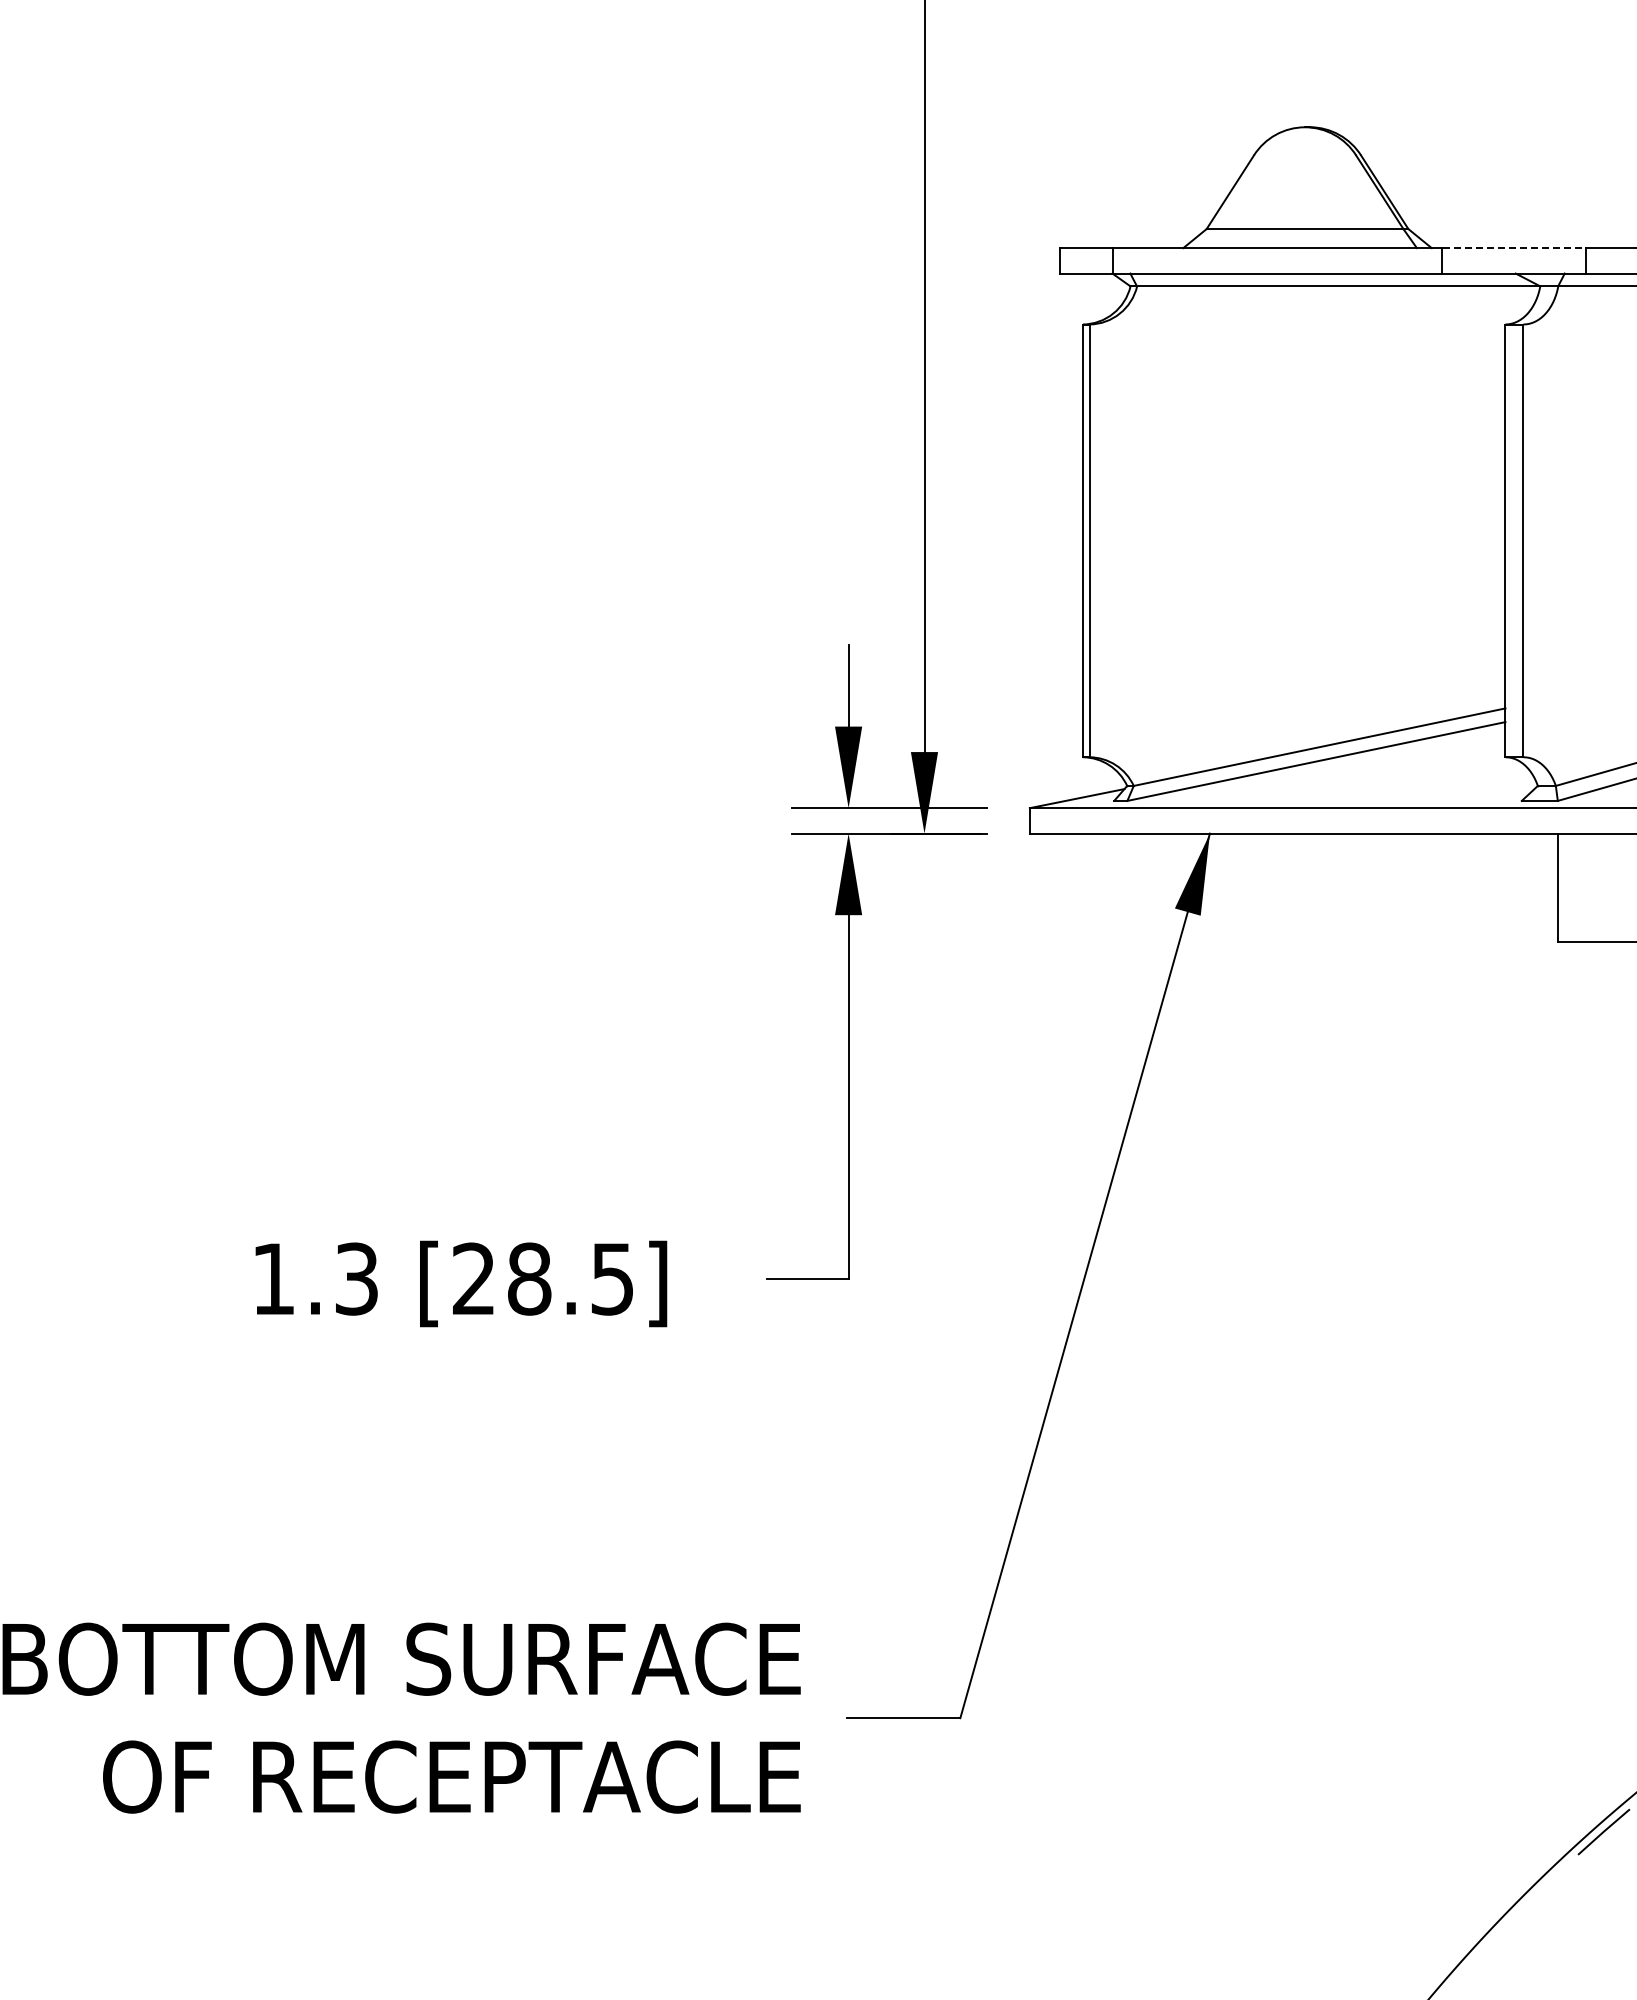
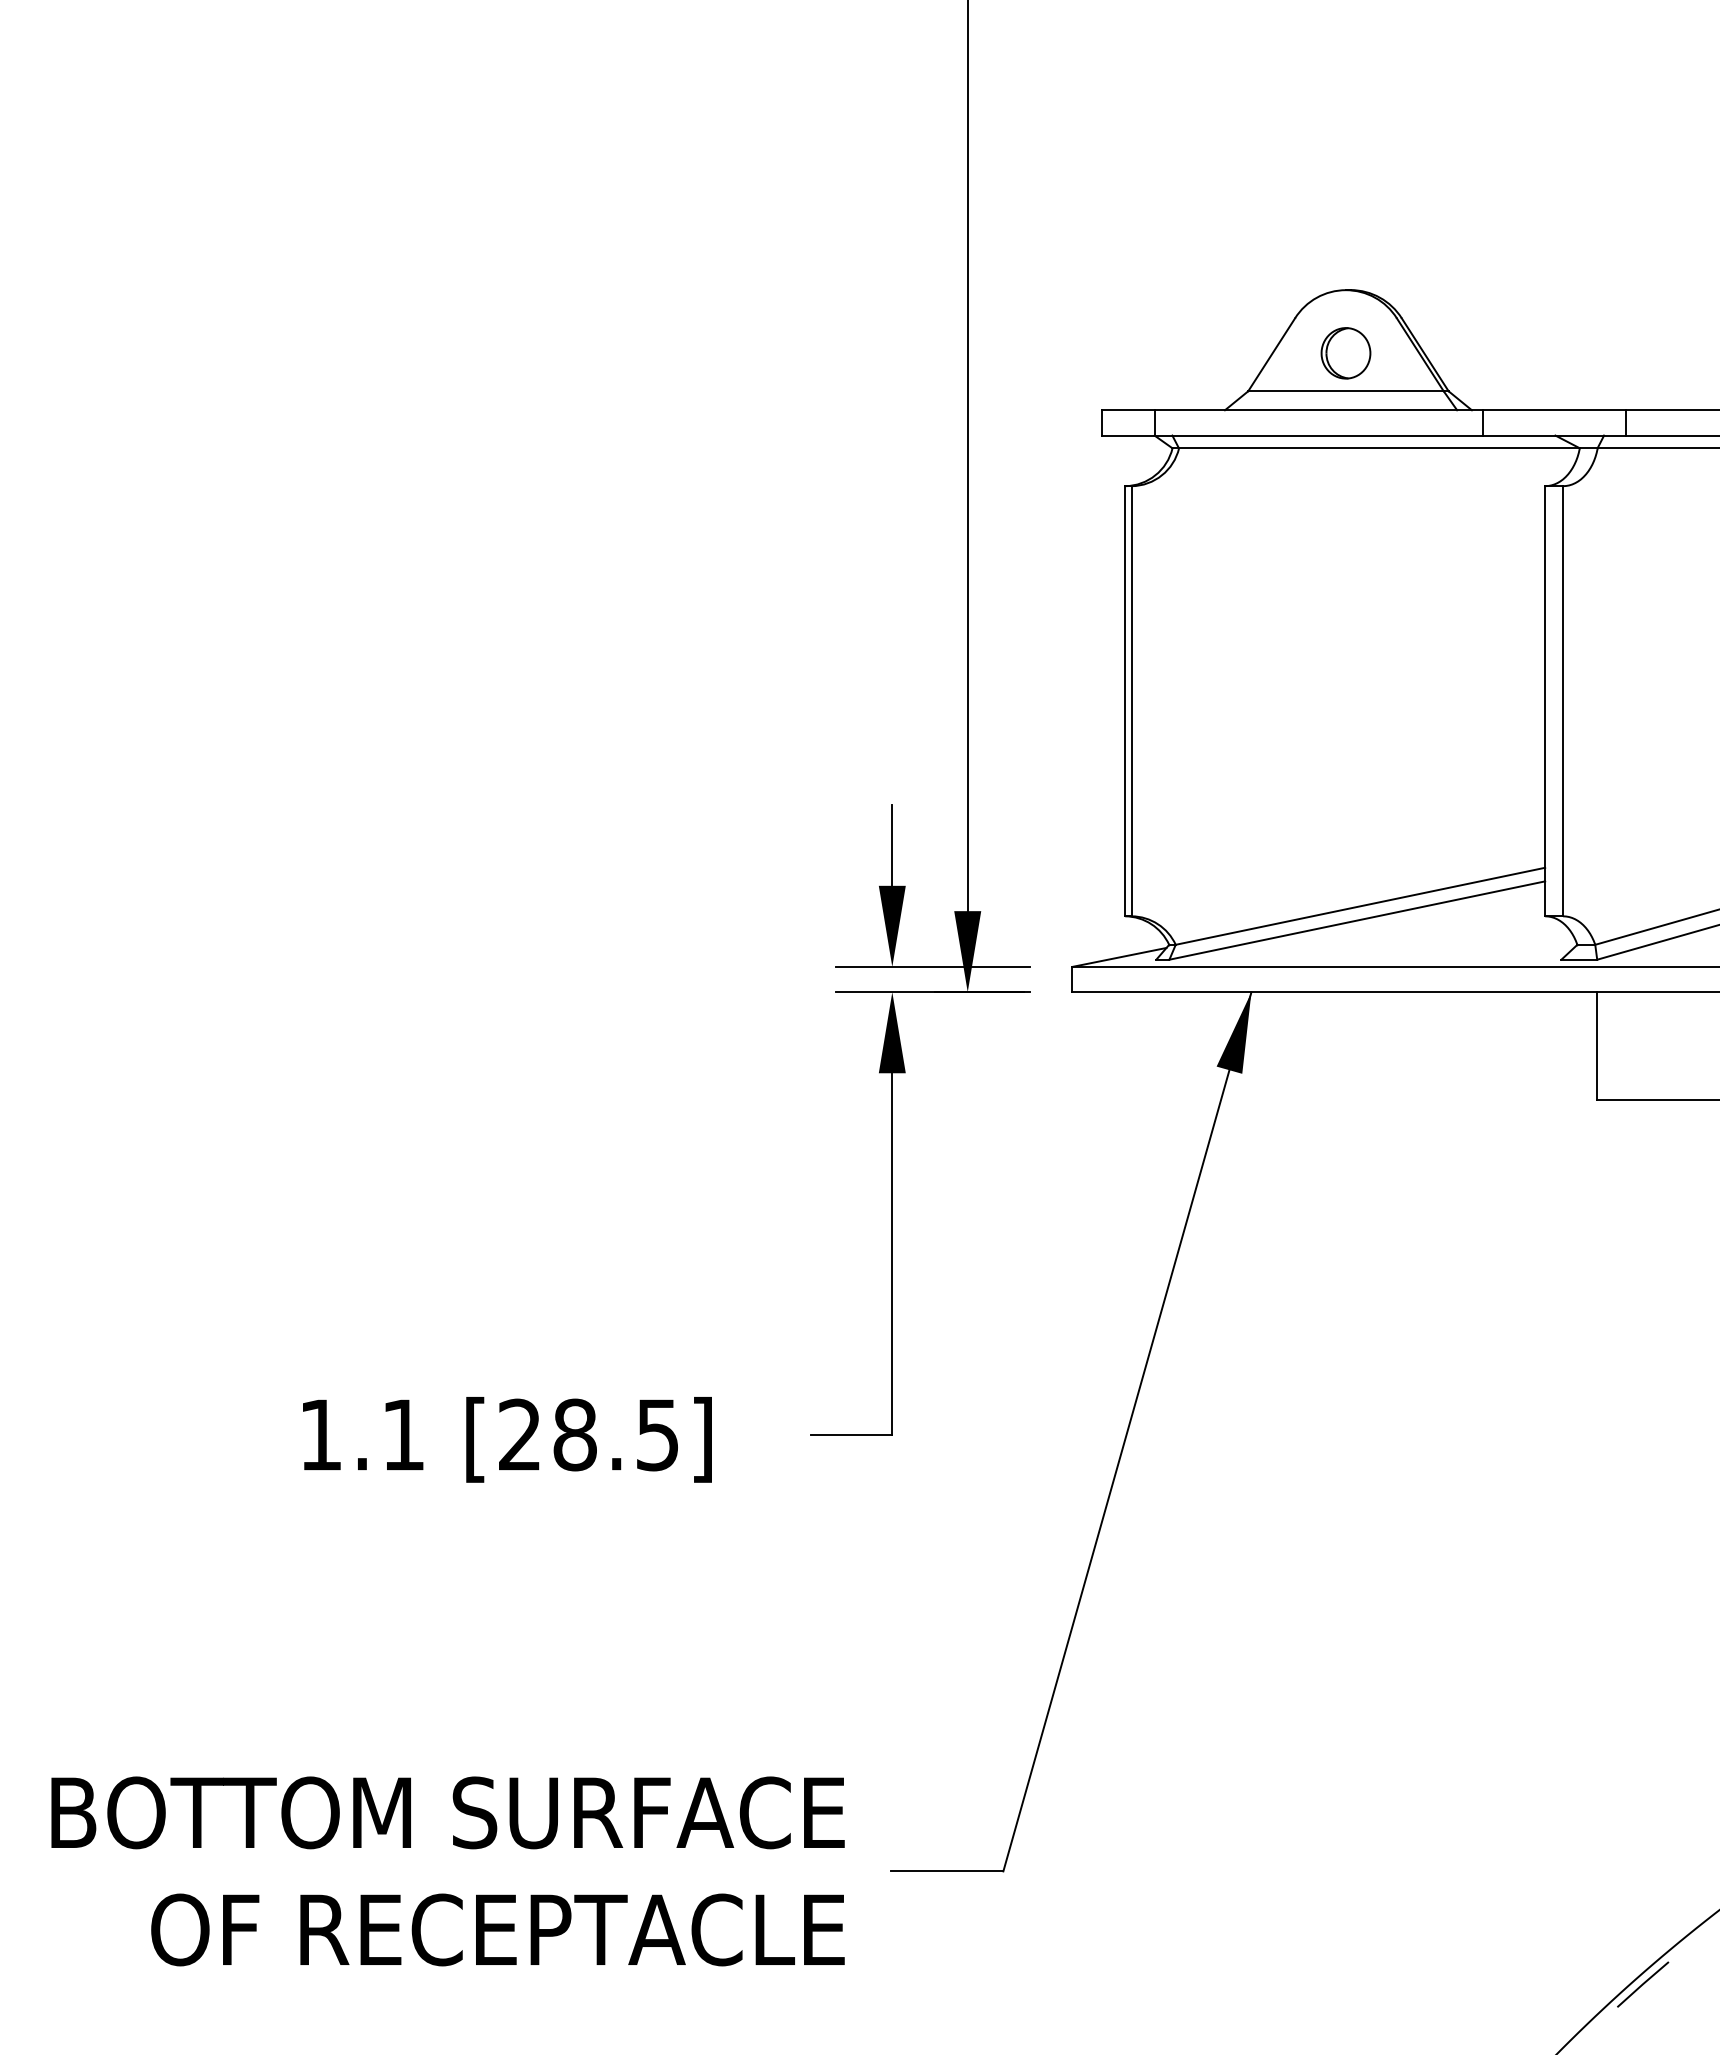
part: (1304, 191) -> (1345, 353), added
line: (1514, 248) -> (1554, 410), dashed -> solid
text: (356, 1278) -> (403, 1434), 1.3 -> 1.1

